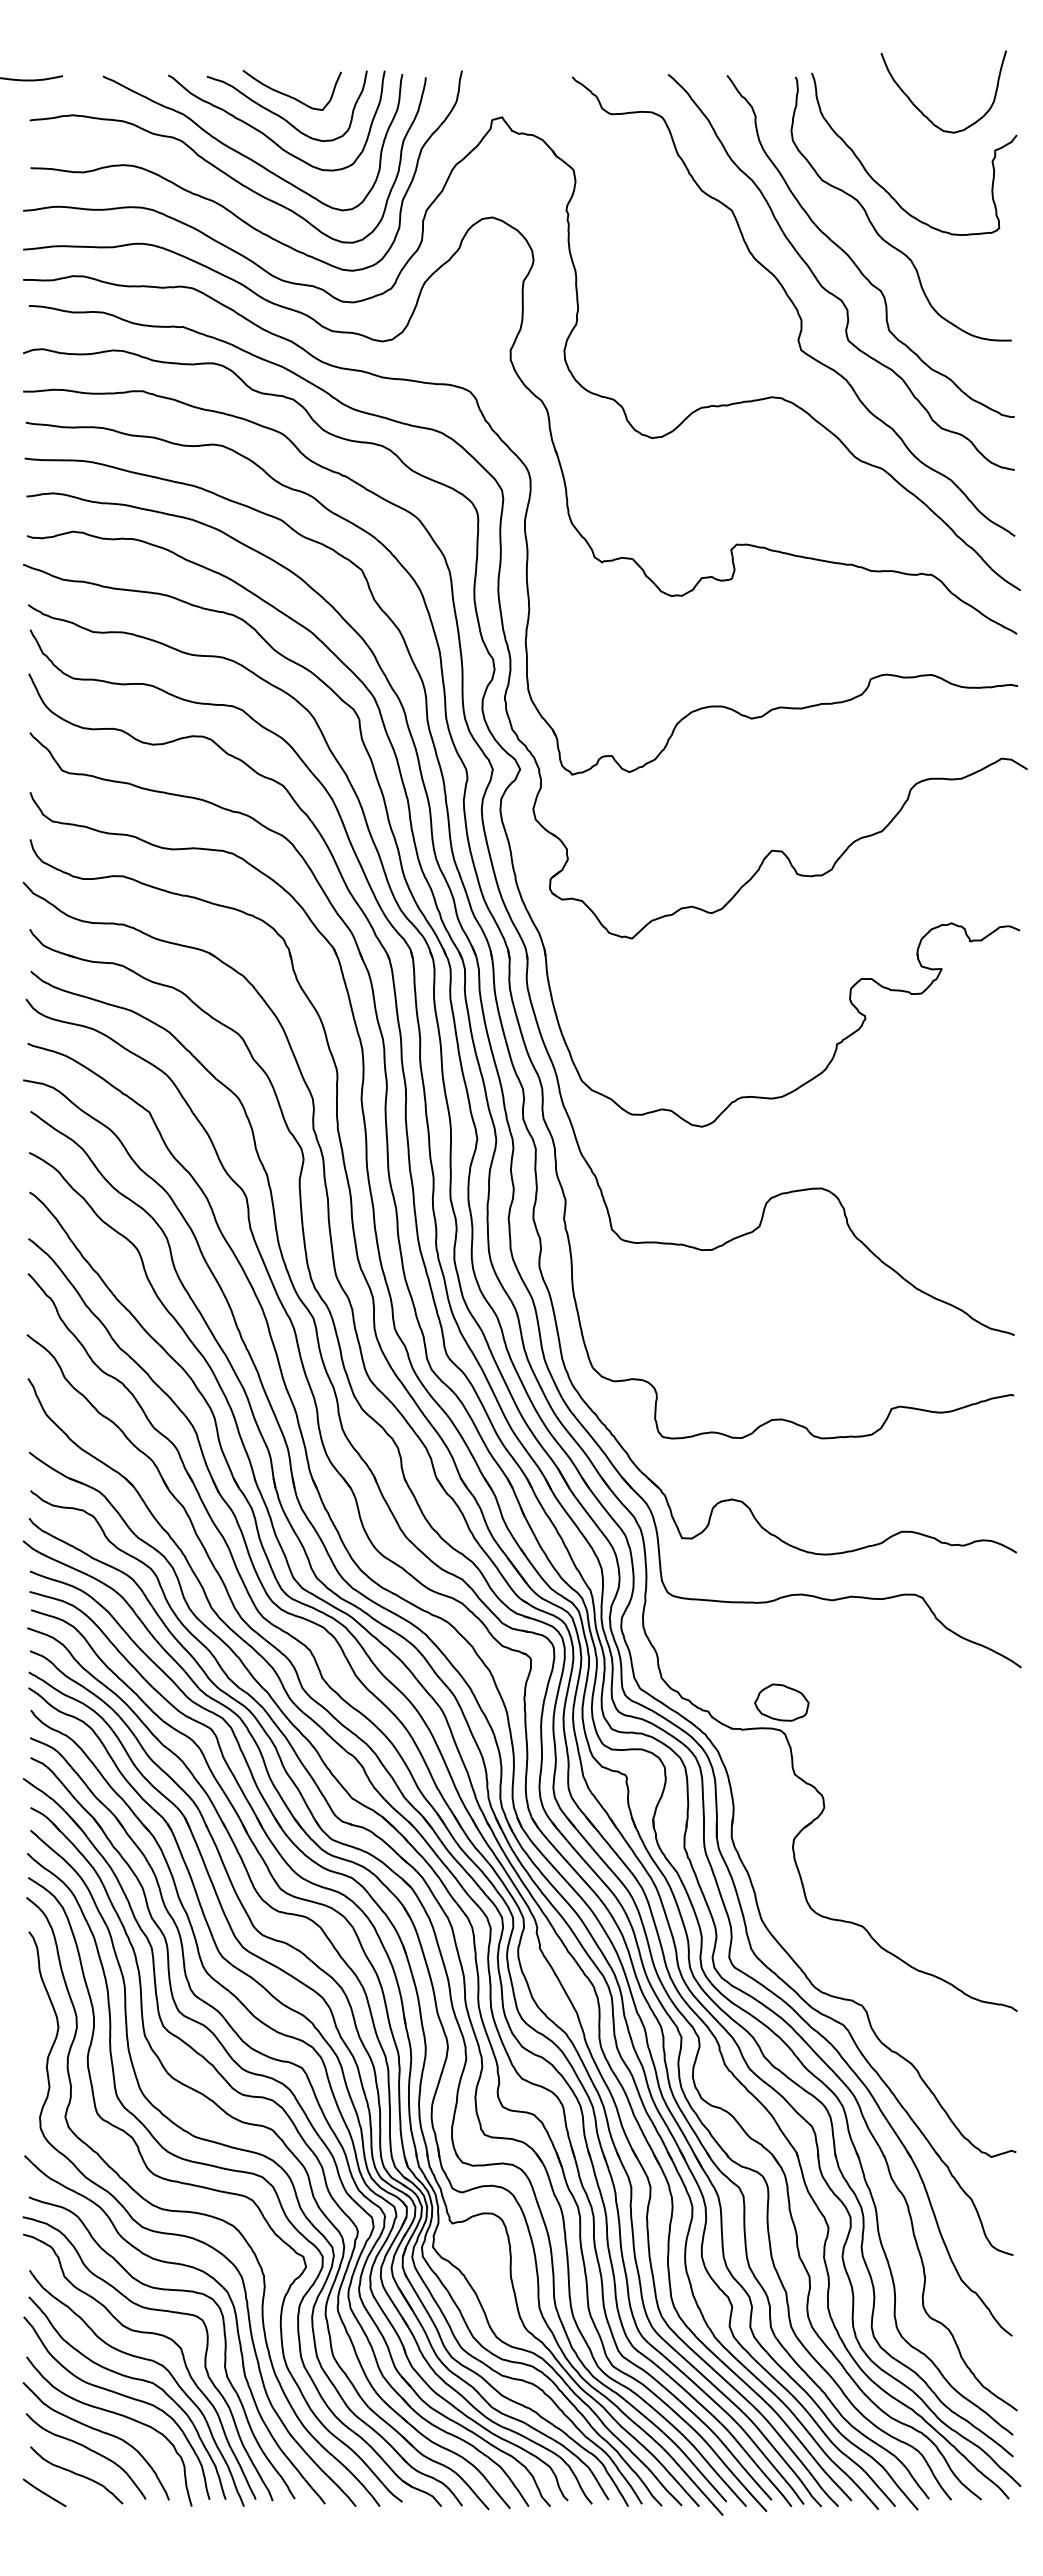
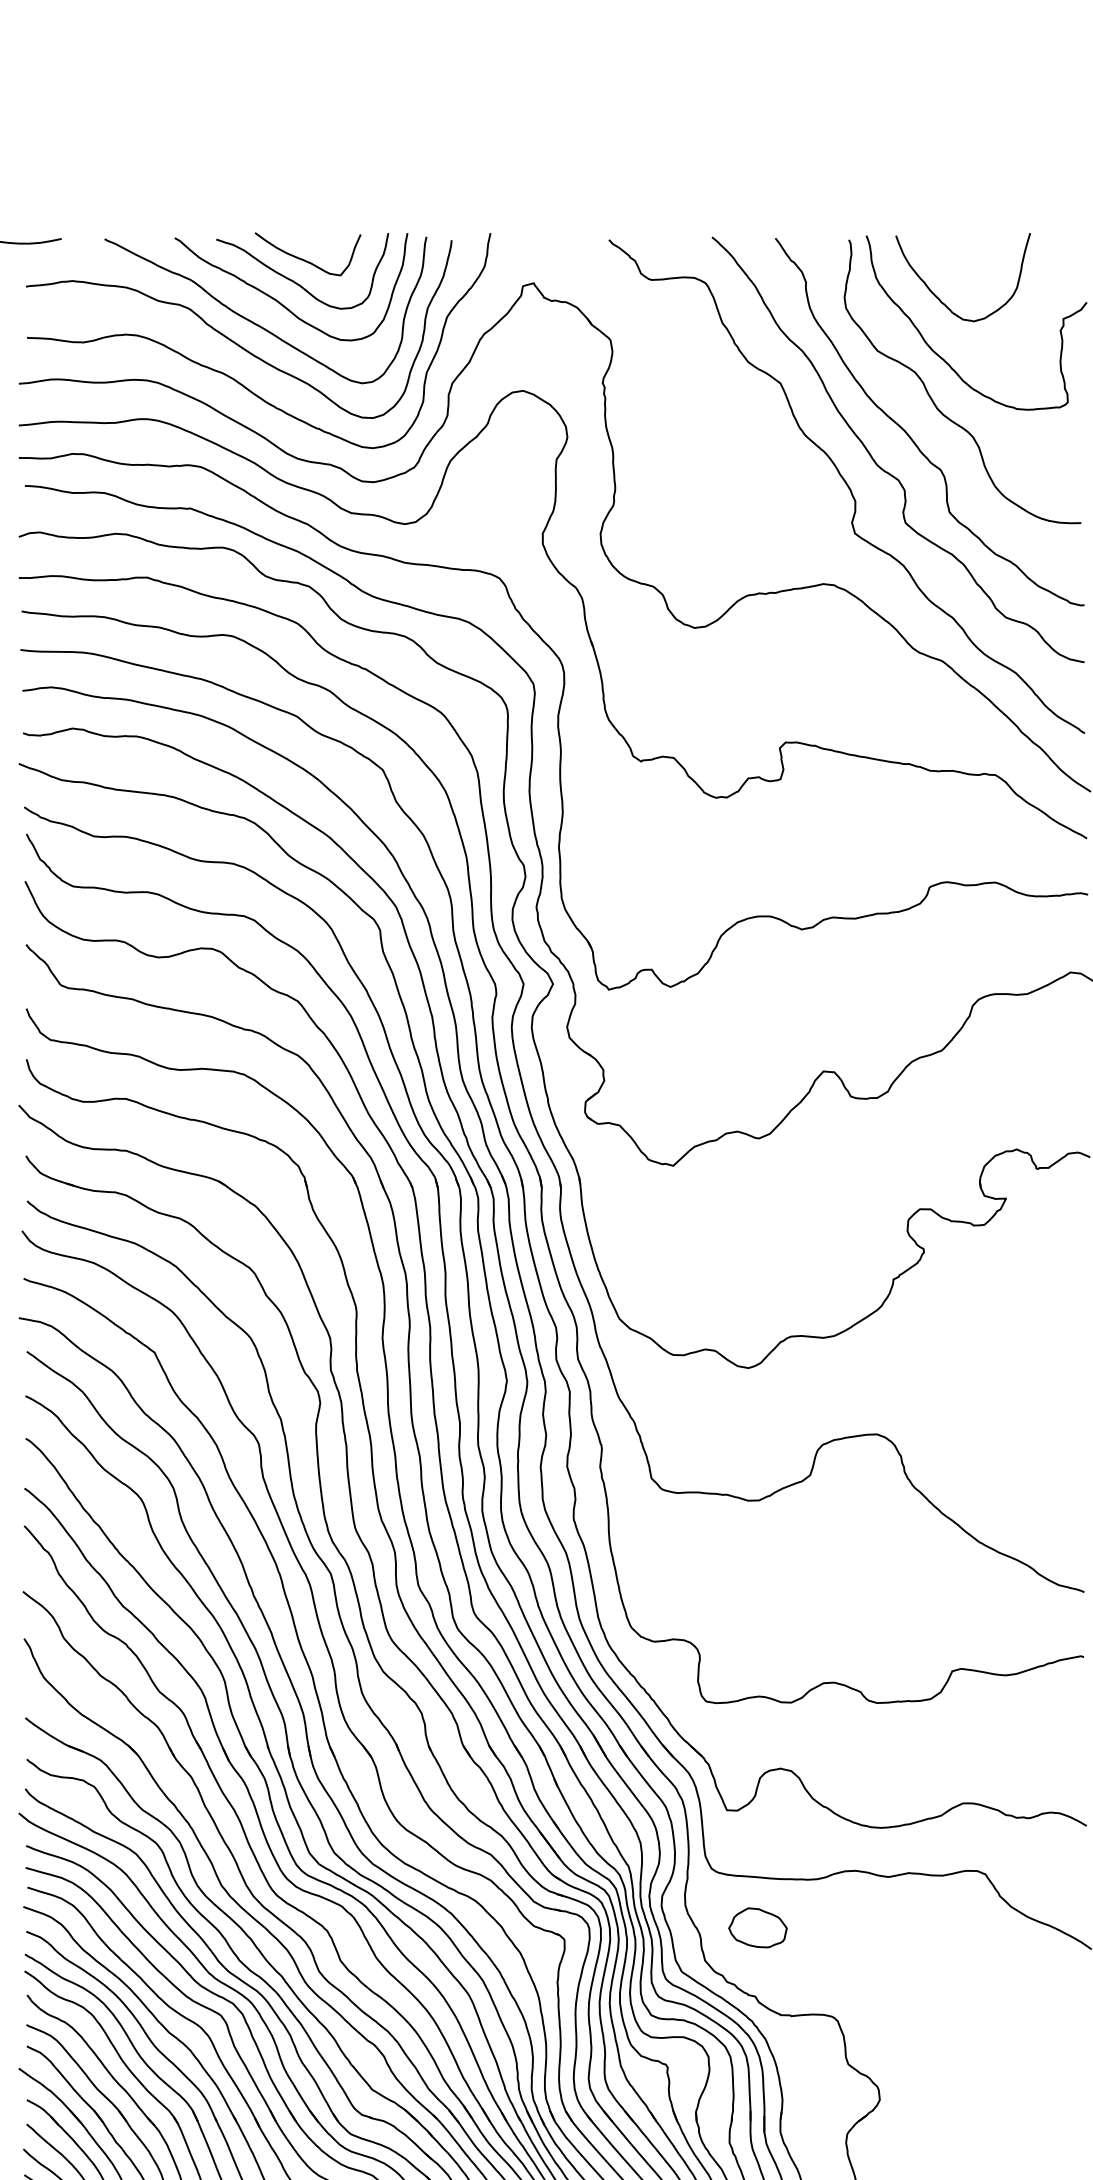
curve: (922, 111) -> (940, 298), moved
part: (781, 1702) -> (757, 1927), moved

